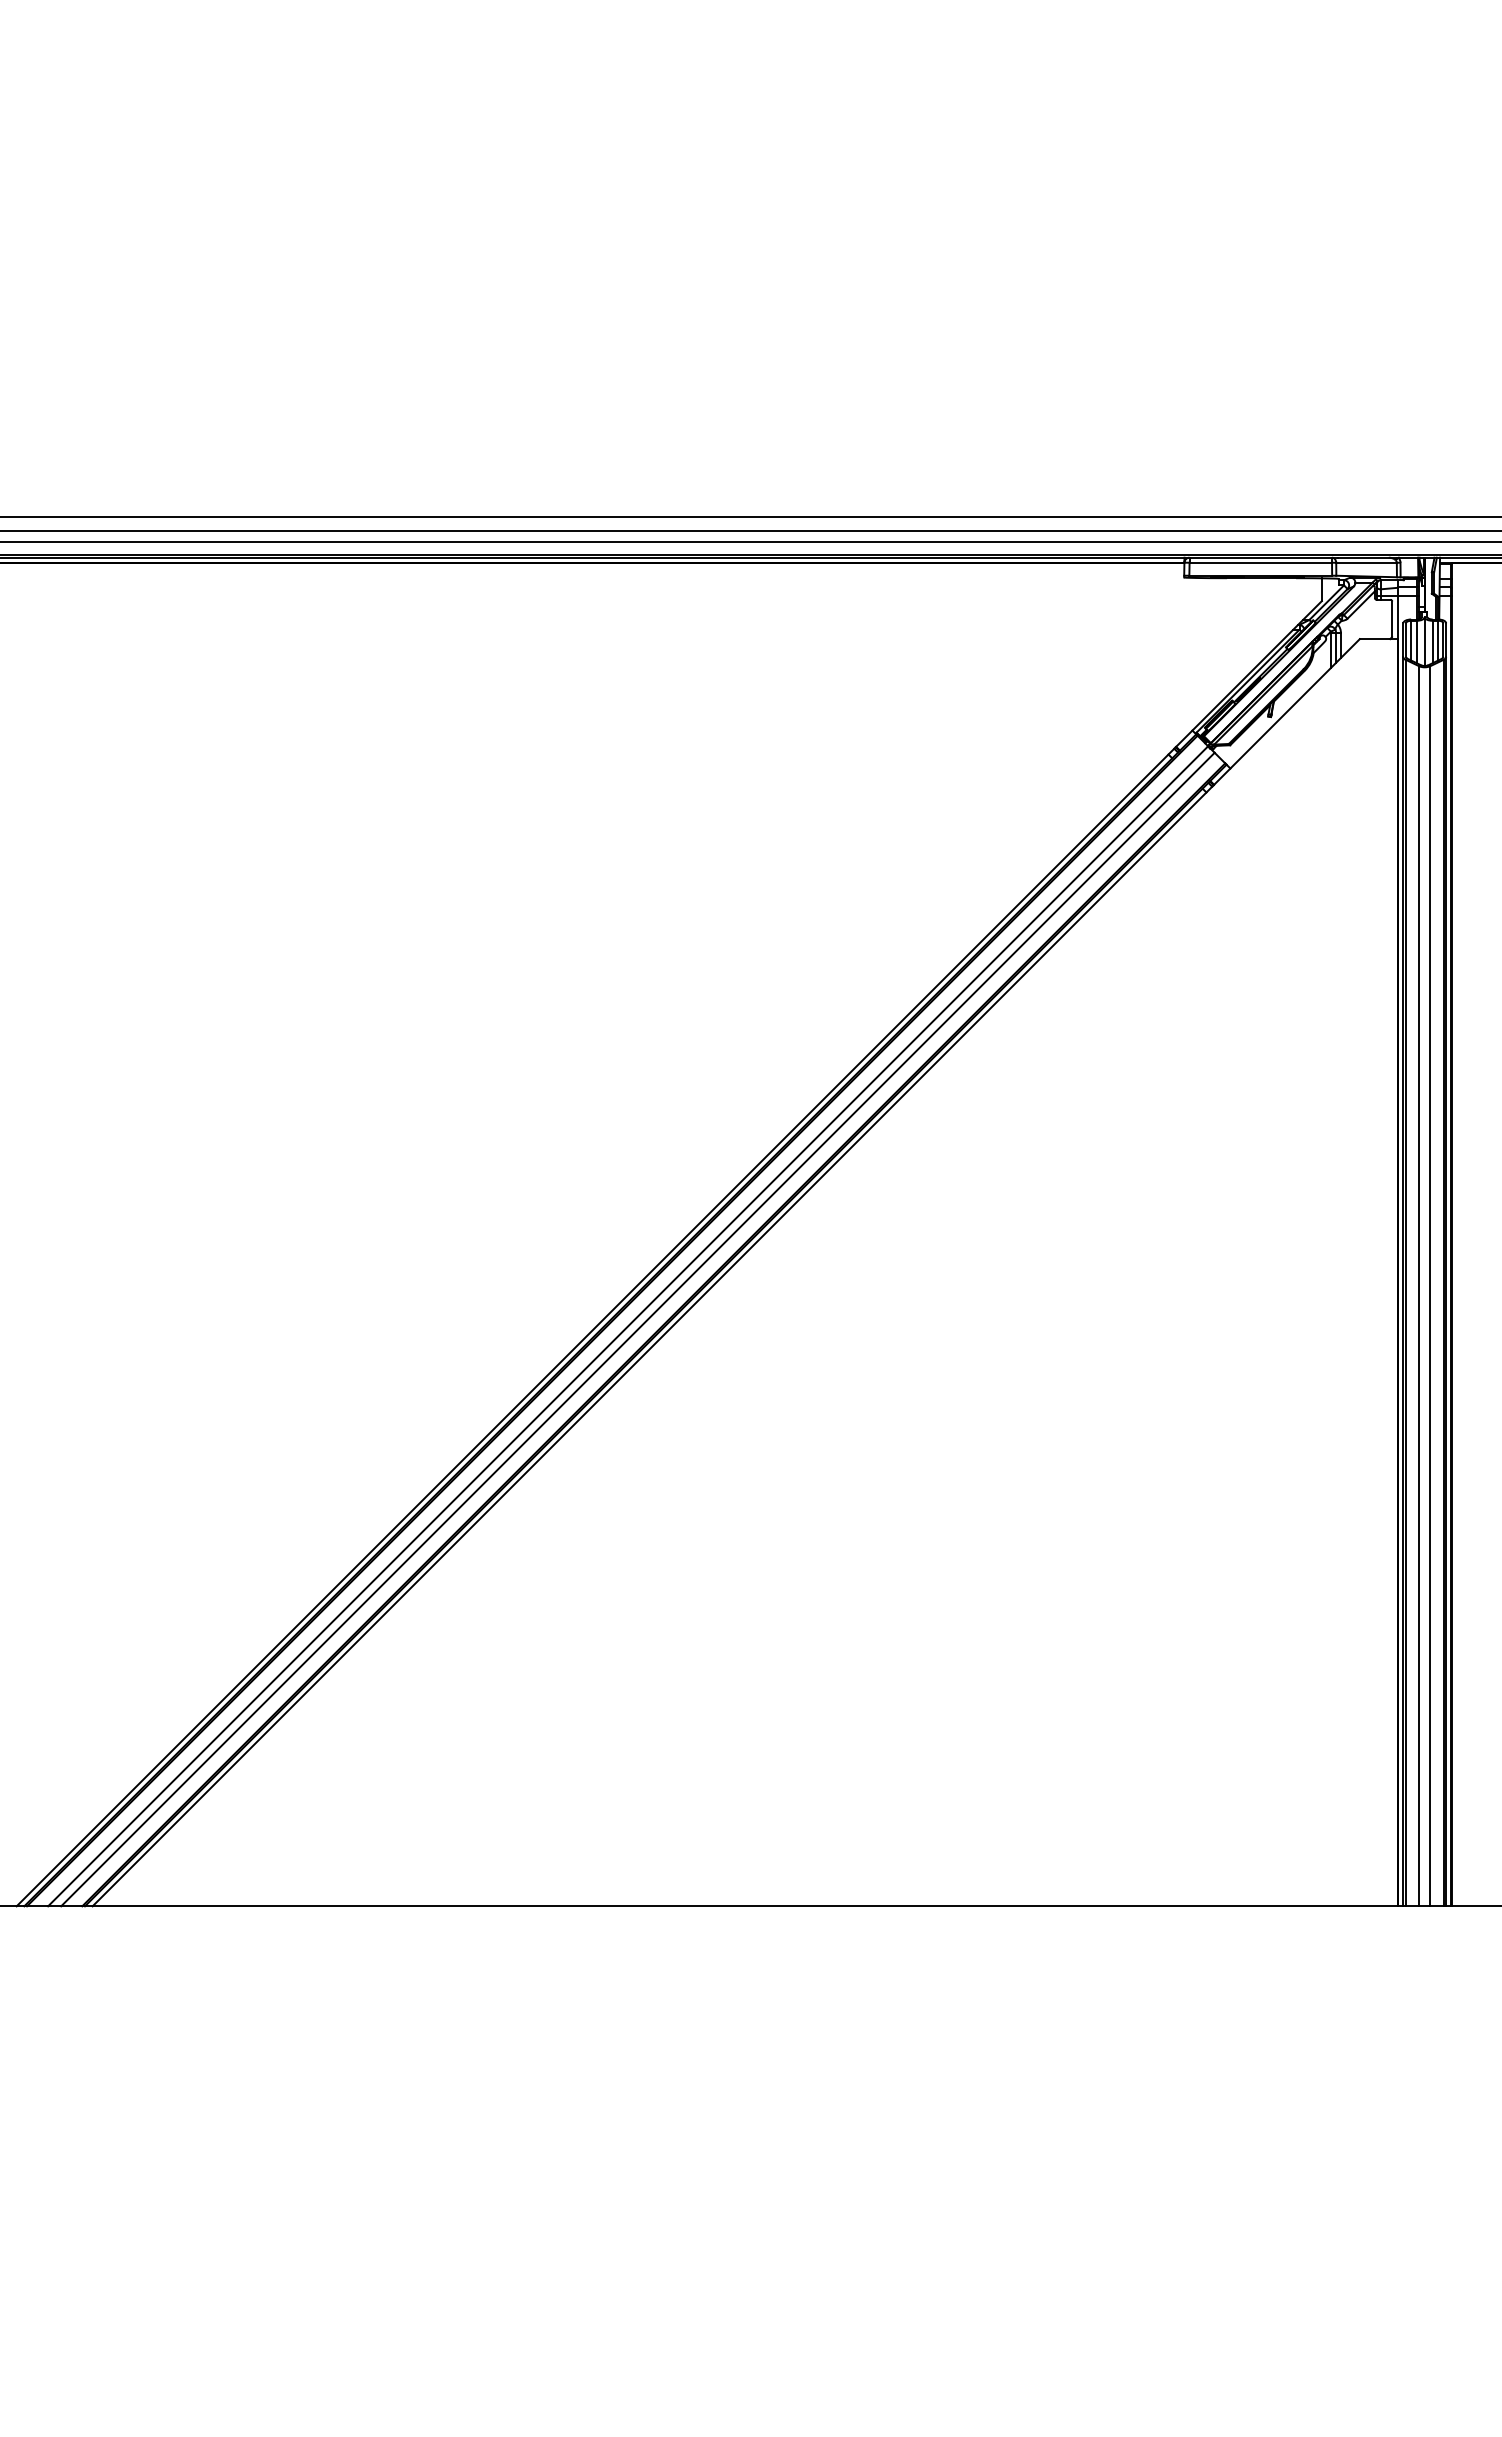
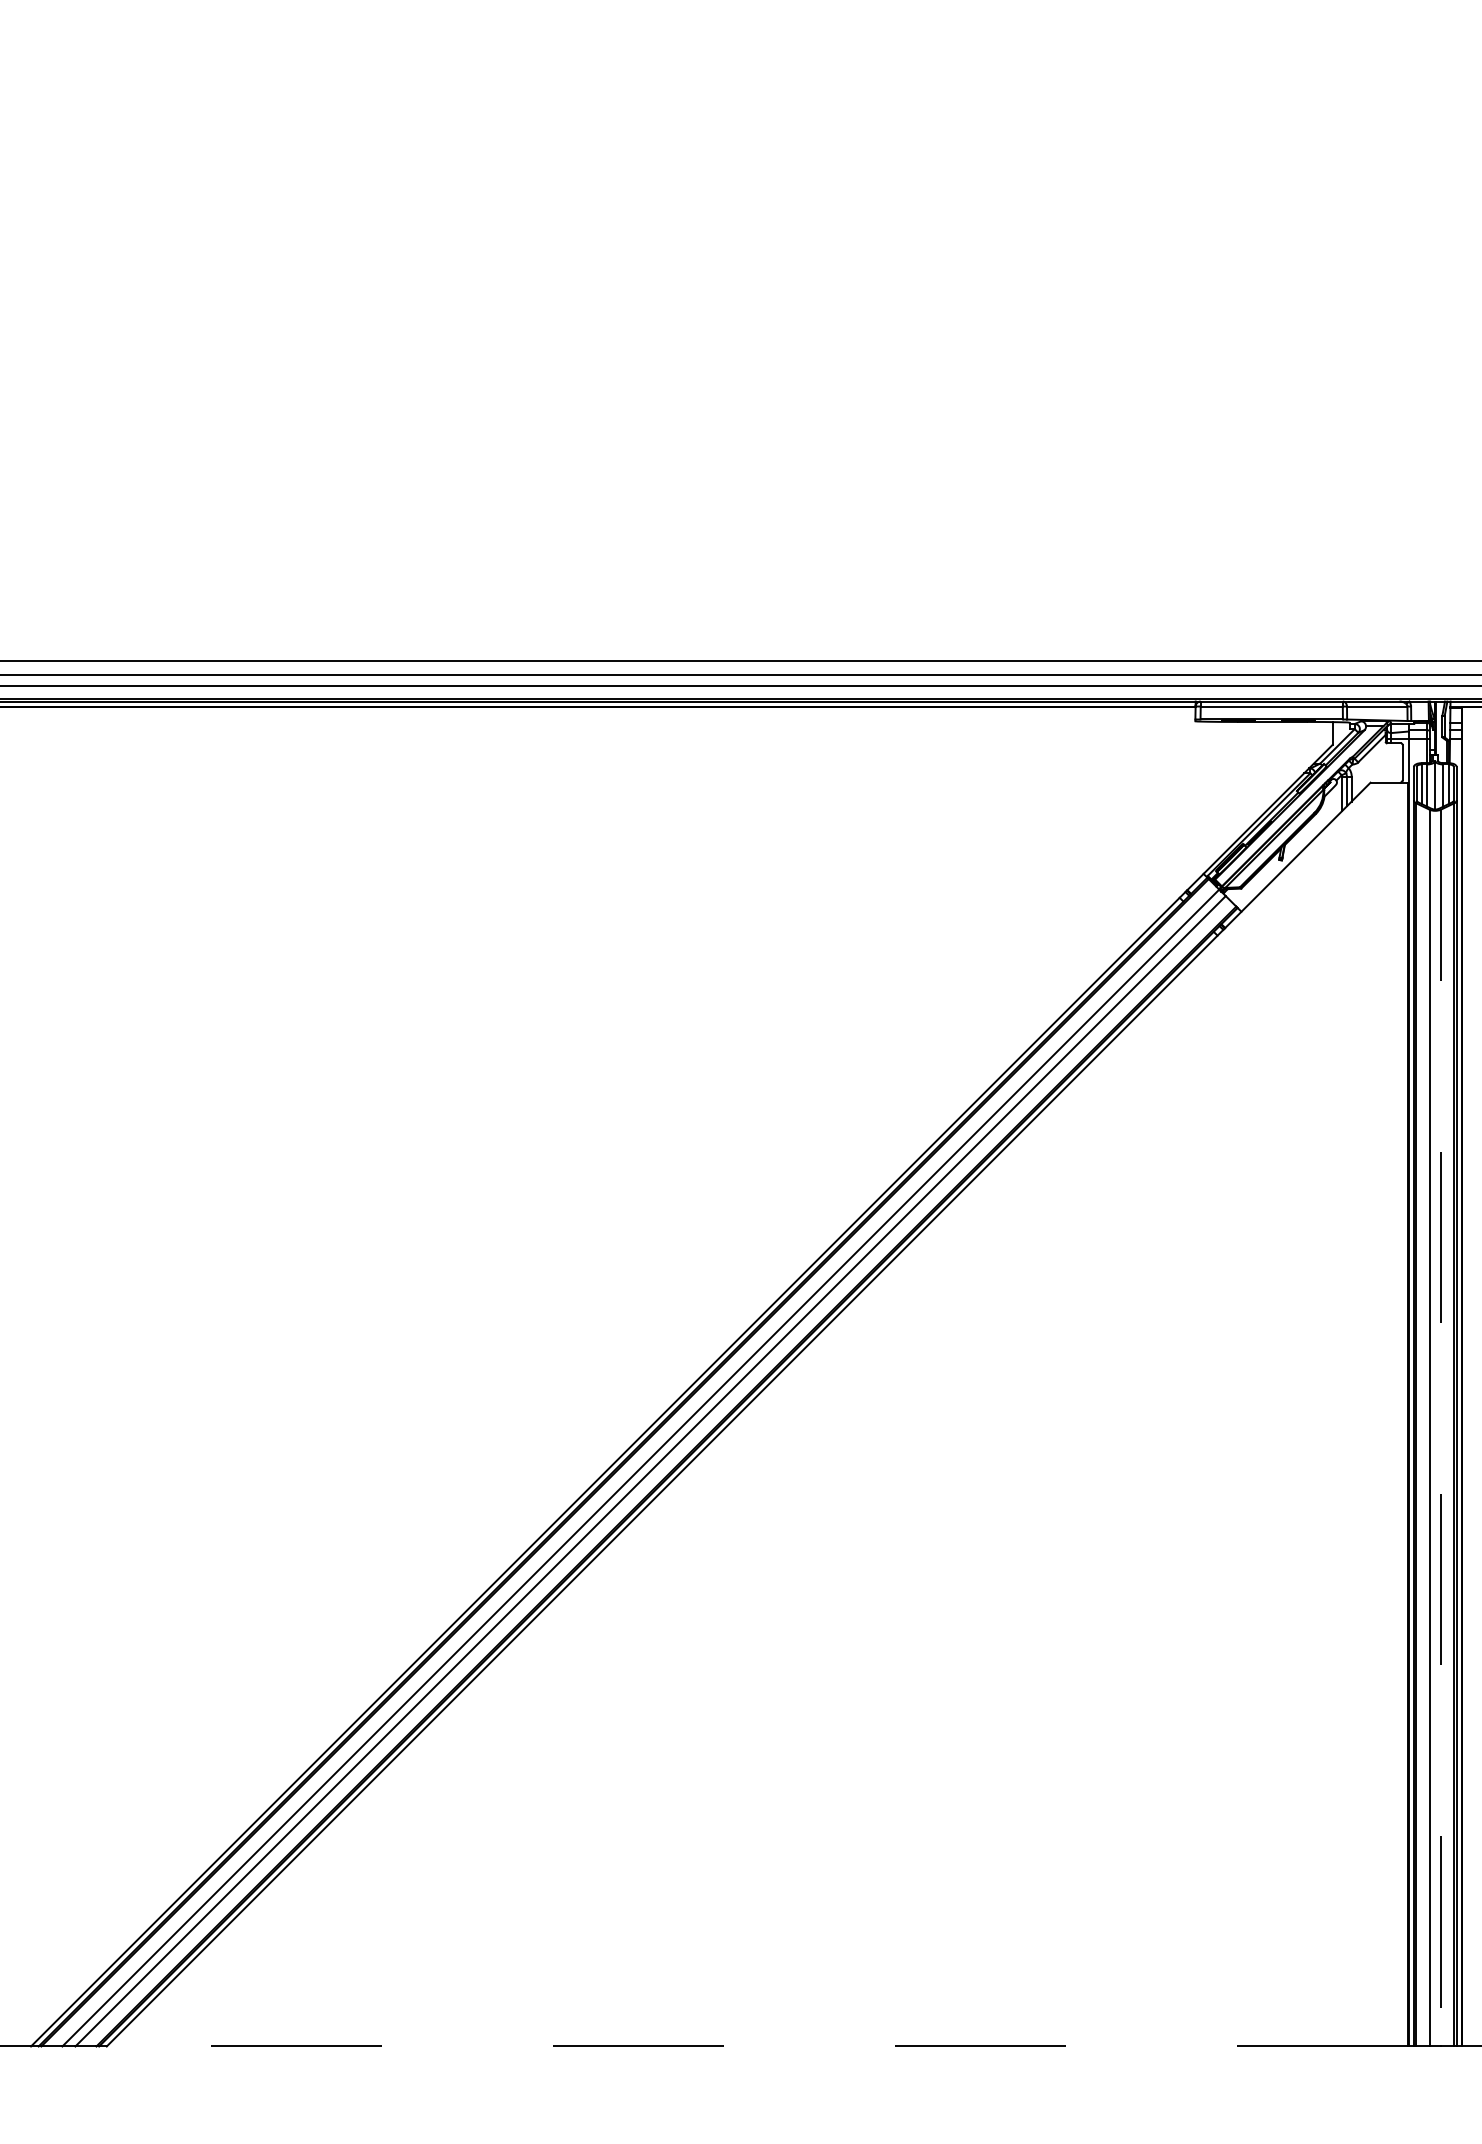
line: (1430, 1286) -> (1441, 1428), solid -> dashed
line: (745, 1906) -> (757, 2046), solid -> dashed

